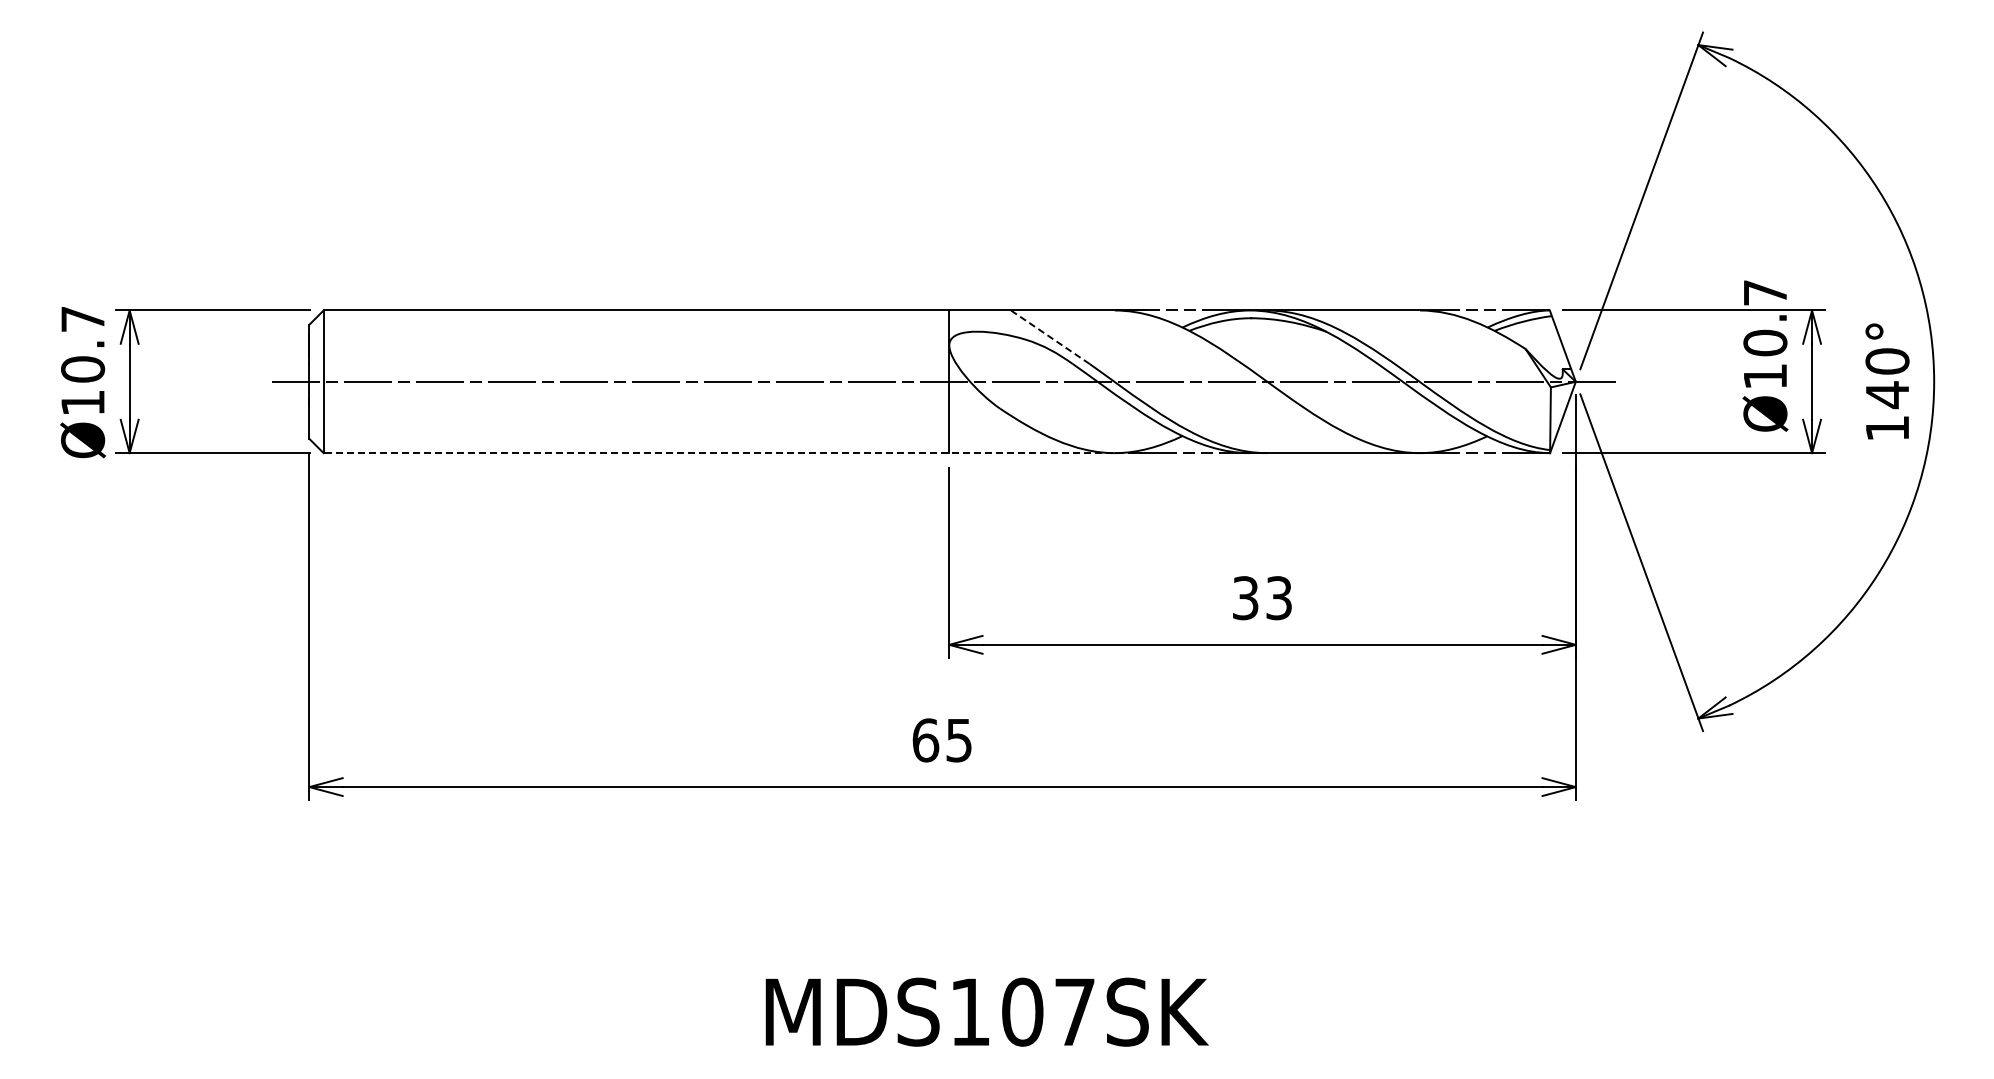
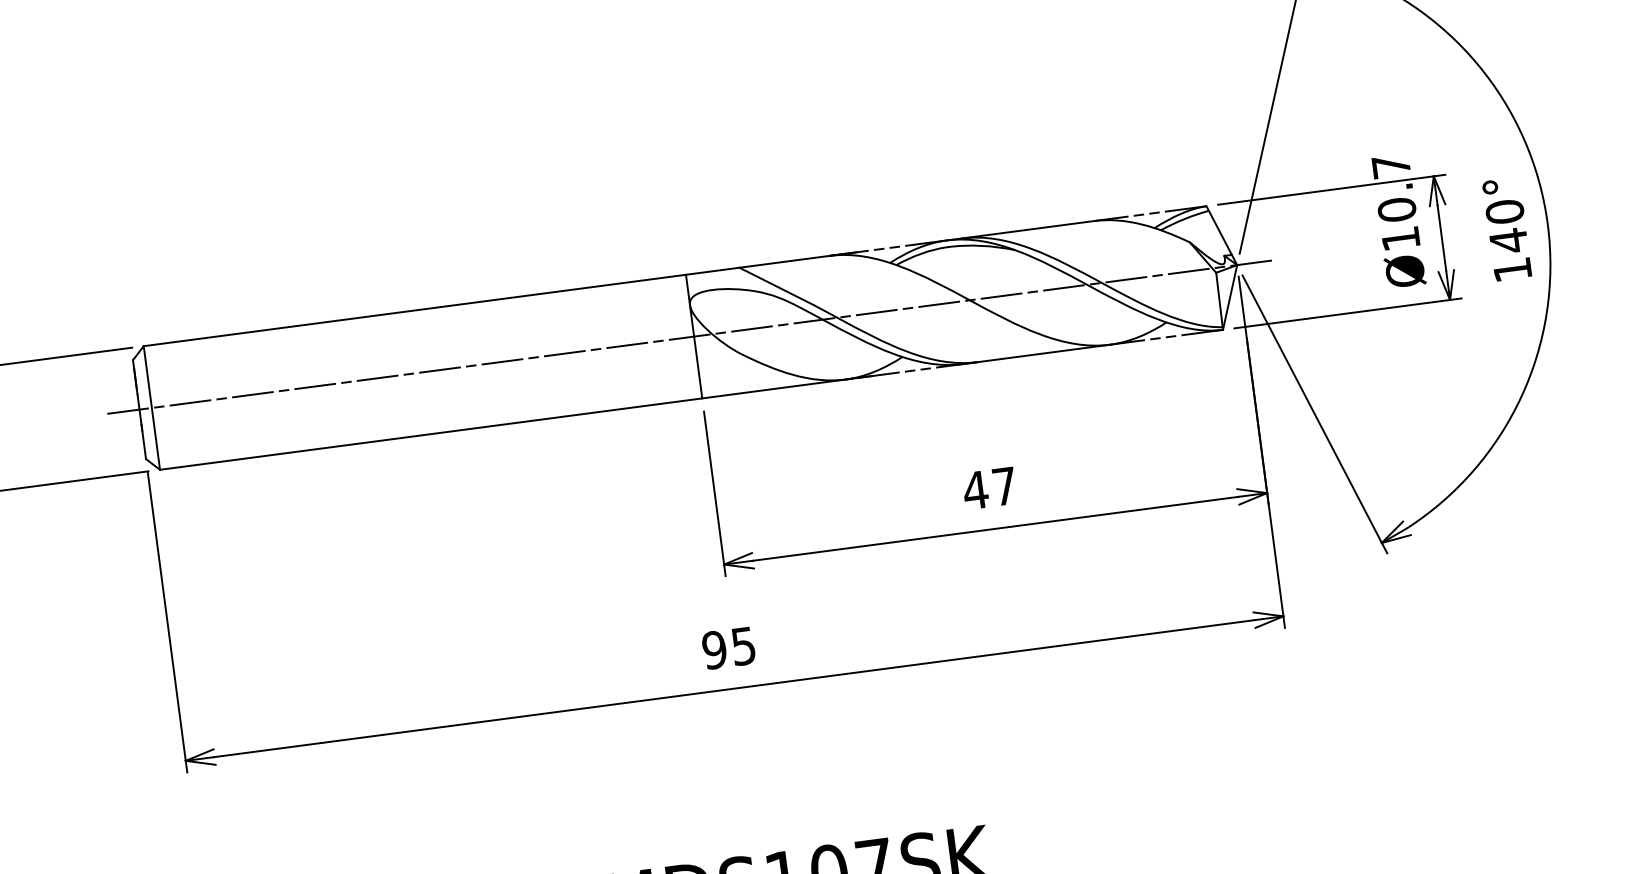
line: (1050, 337) -> (776, 286), dashed -> solid
line: (734, 453) -> (516, 423), dashed -> solid
text: (1261, 598) -> (989, 488), 33 -> 47
text: (925, 740) -> (714, 650), 65 -> 95

